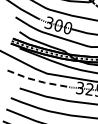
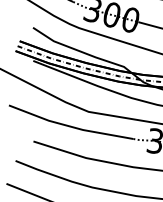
line: (37, 80) -> (69, 125), dashed -> solid

